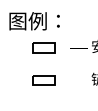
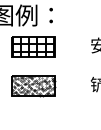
part: (43, 47) -> (33, 46), size x1.67
part: (44, 80) -> (34, 86), size x1.67

